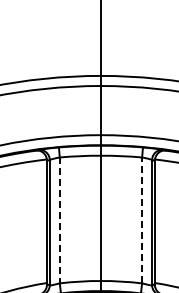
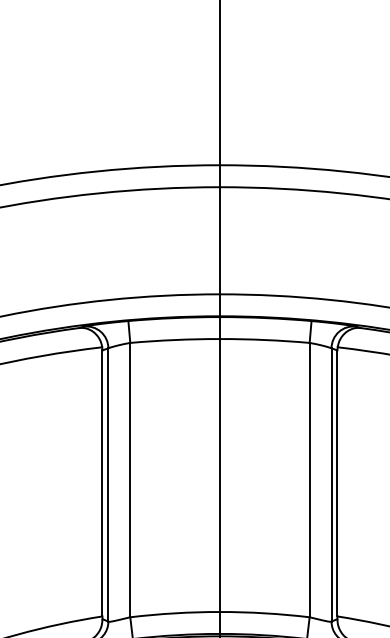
line: (59, 220) -> (129, 480), dashed -> solid
line: (142, 220) -> (310, 480), dashed -> solid

